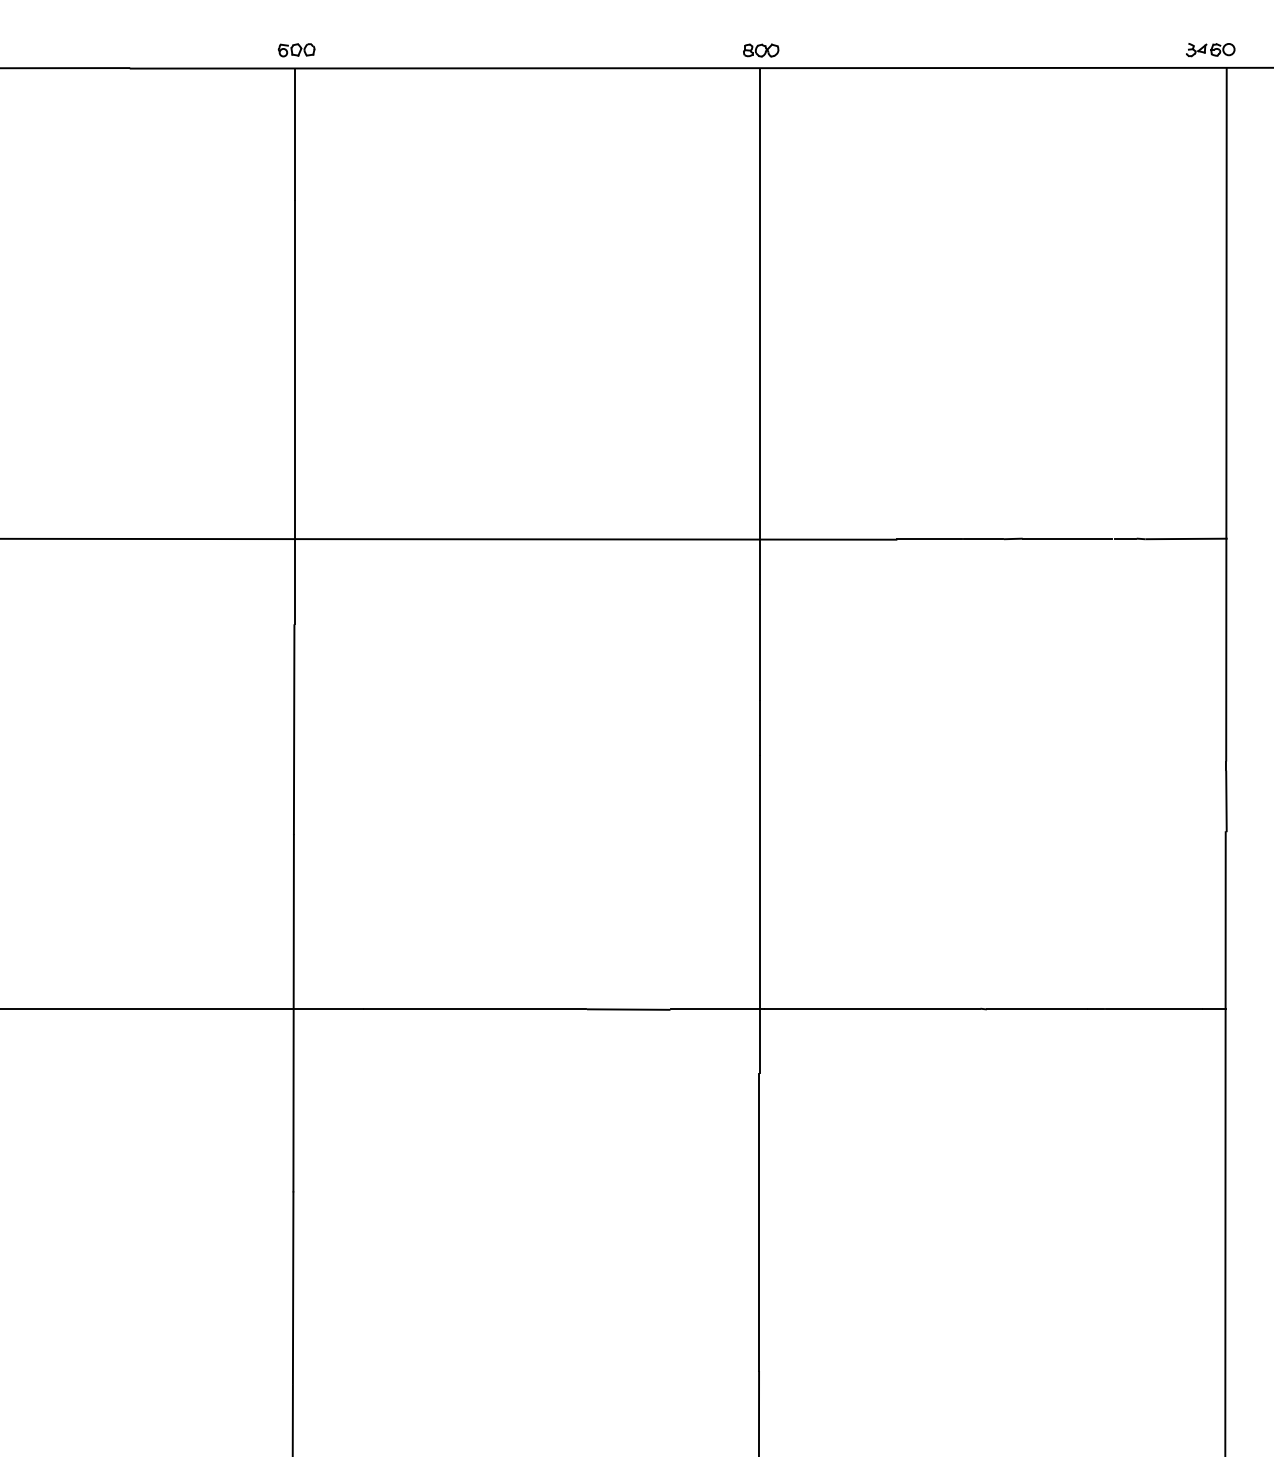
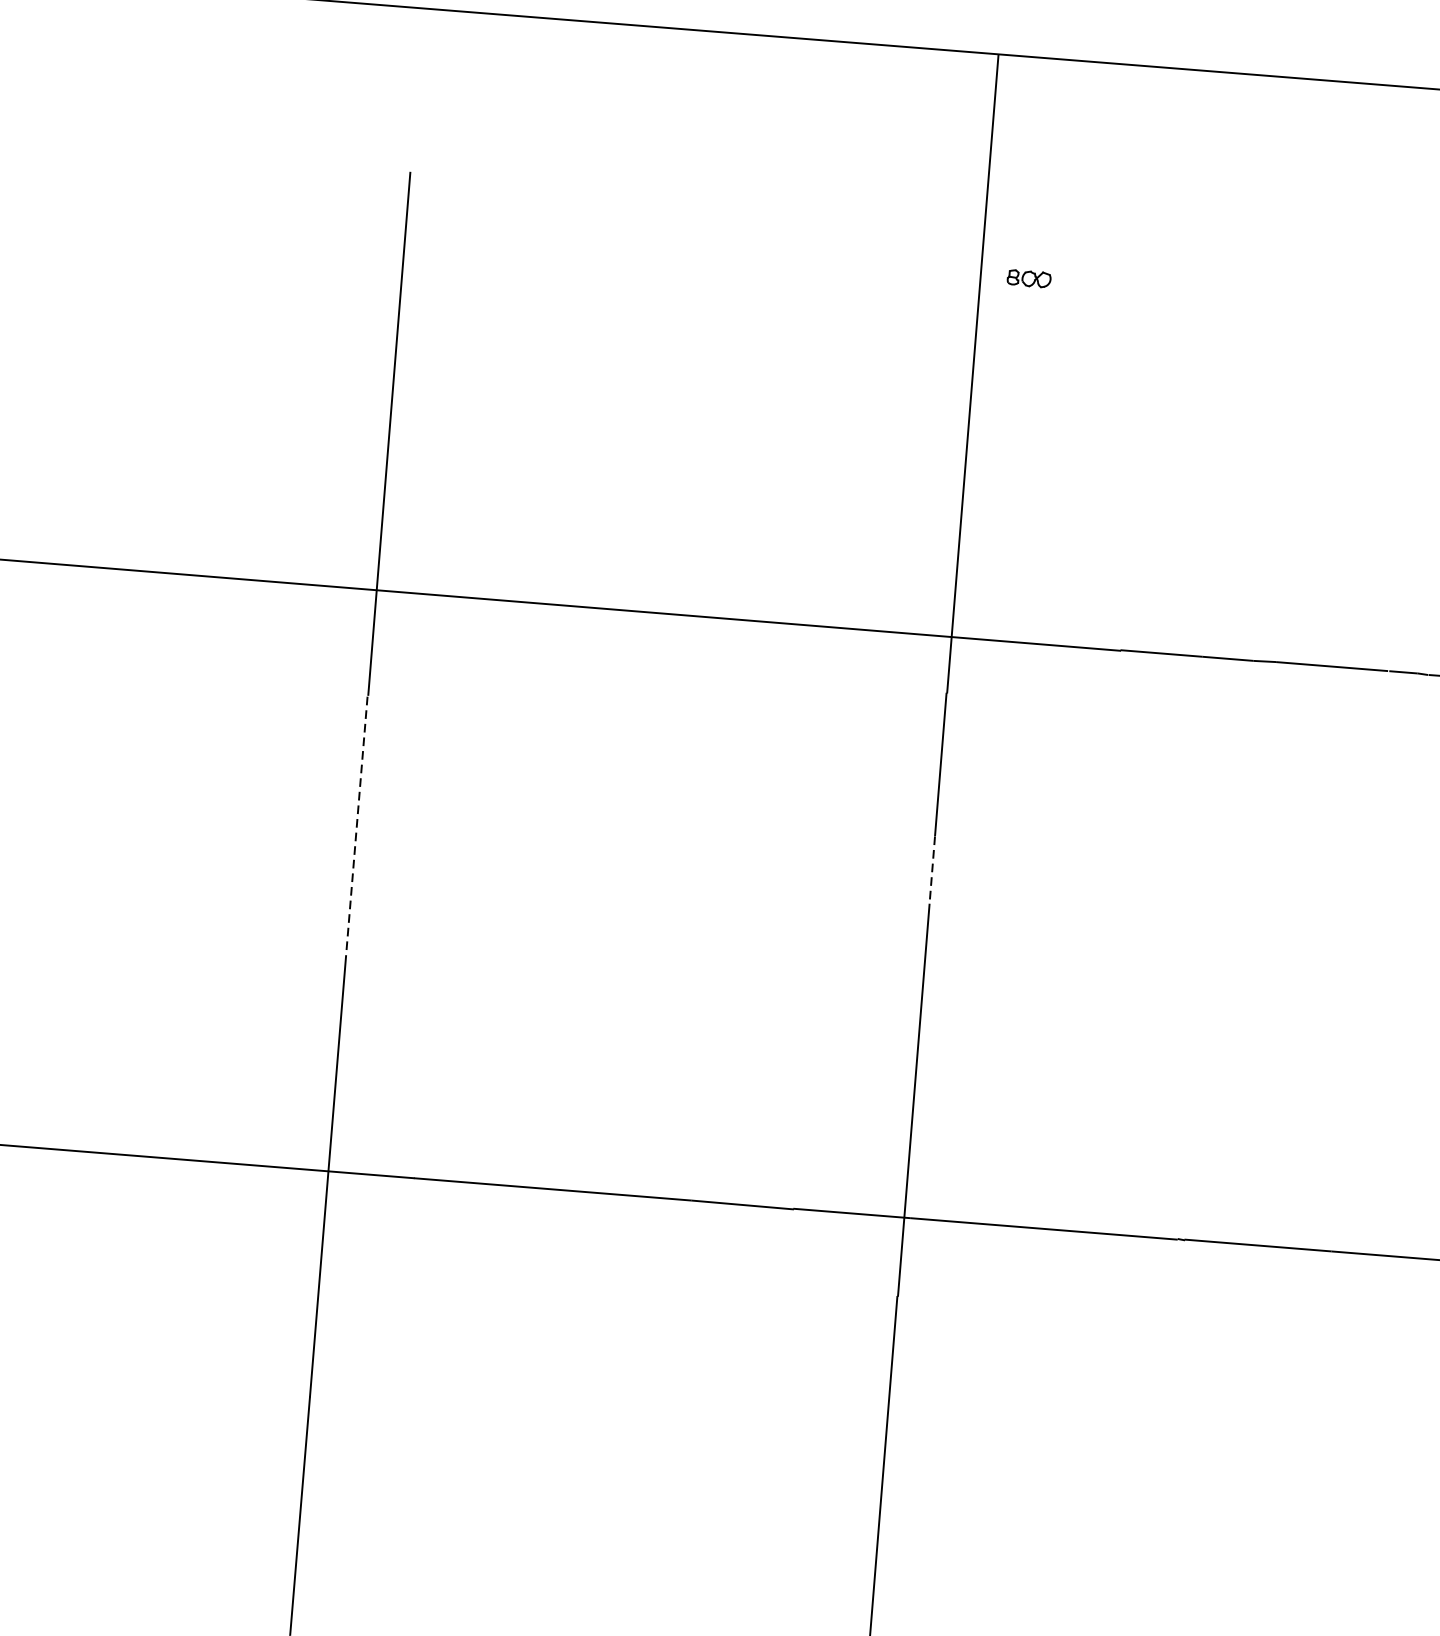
part: (761, 50) -> (1029, 278), moved
line: (295, 133) -> (417, 88), removed
line: (759, 727) -> (932, 869), solid -> dashed
line: (294, 730) -> (357, 826), solid -> dashed

